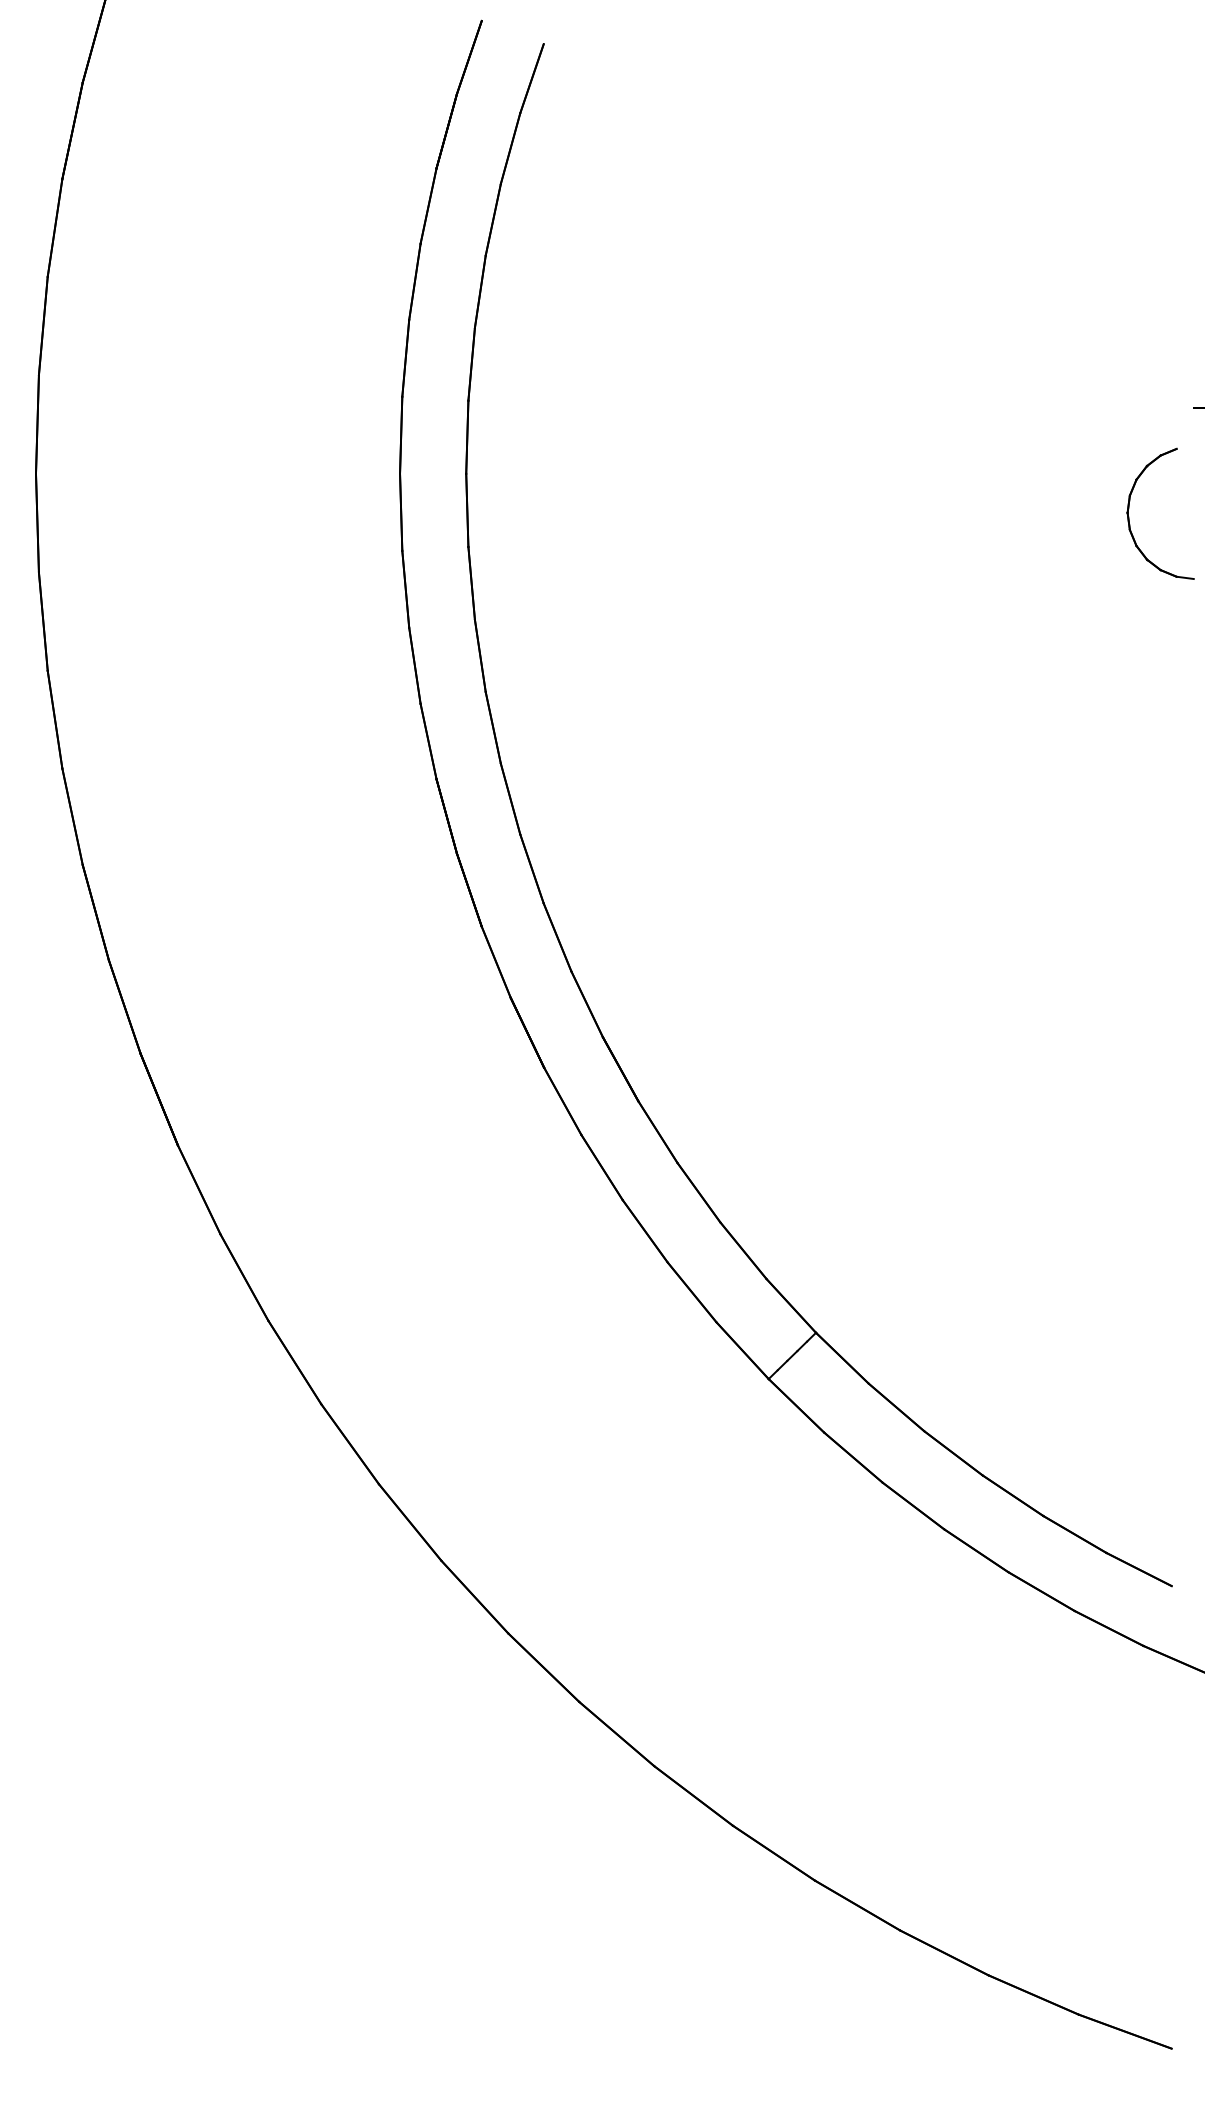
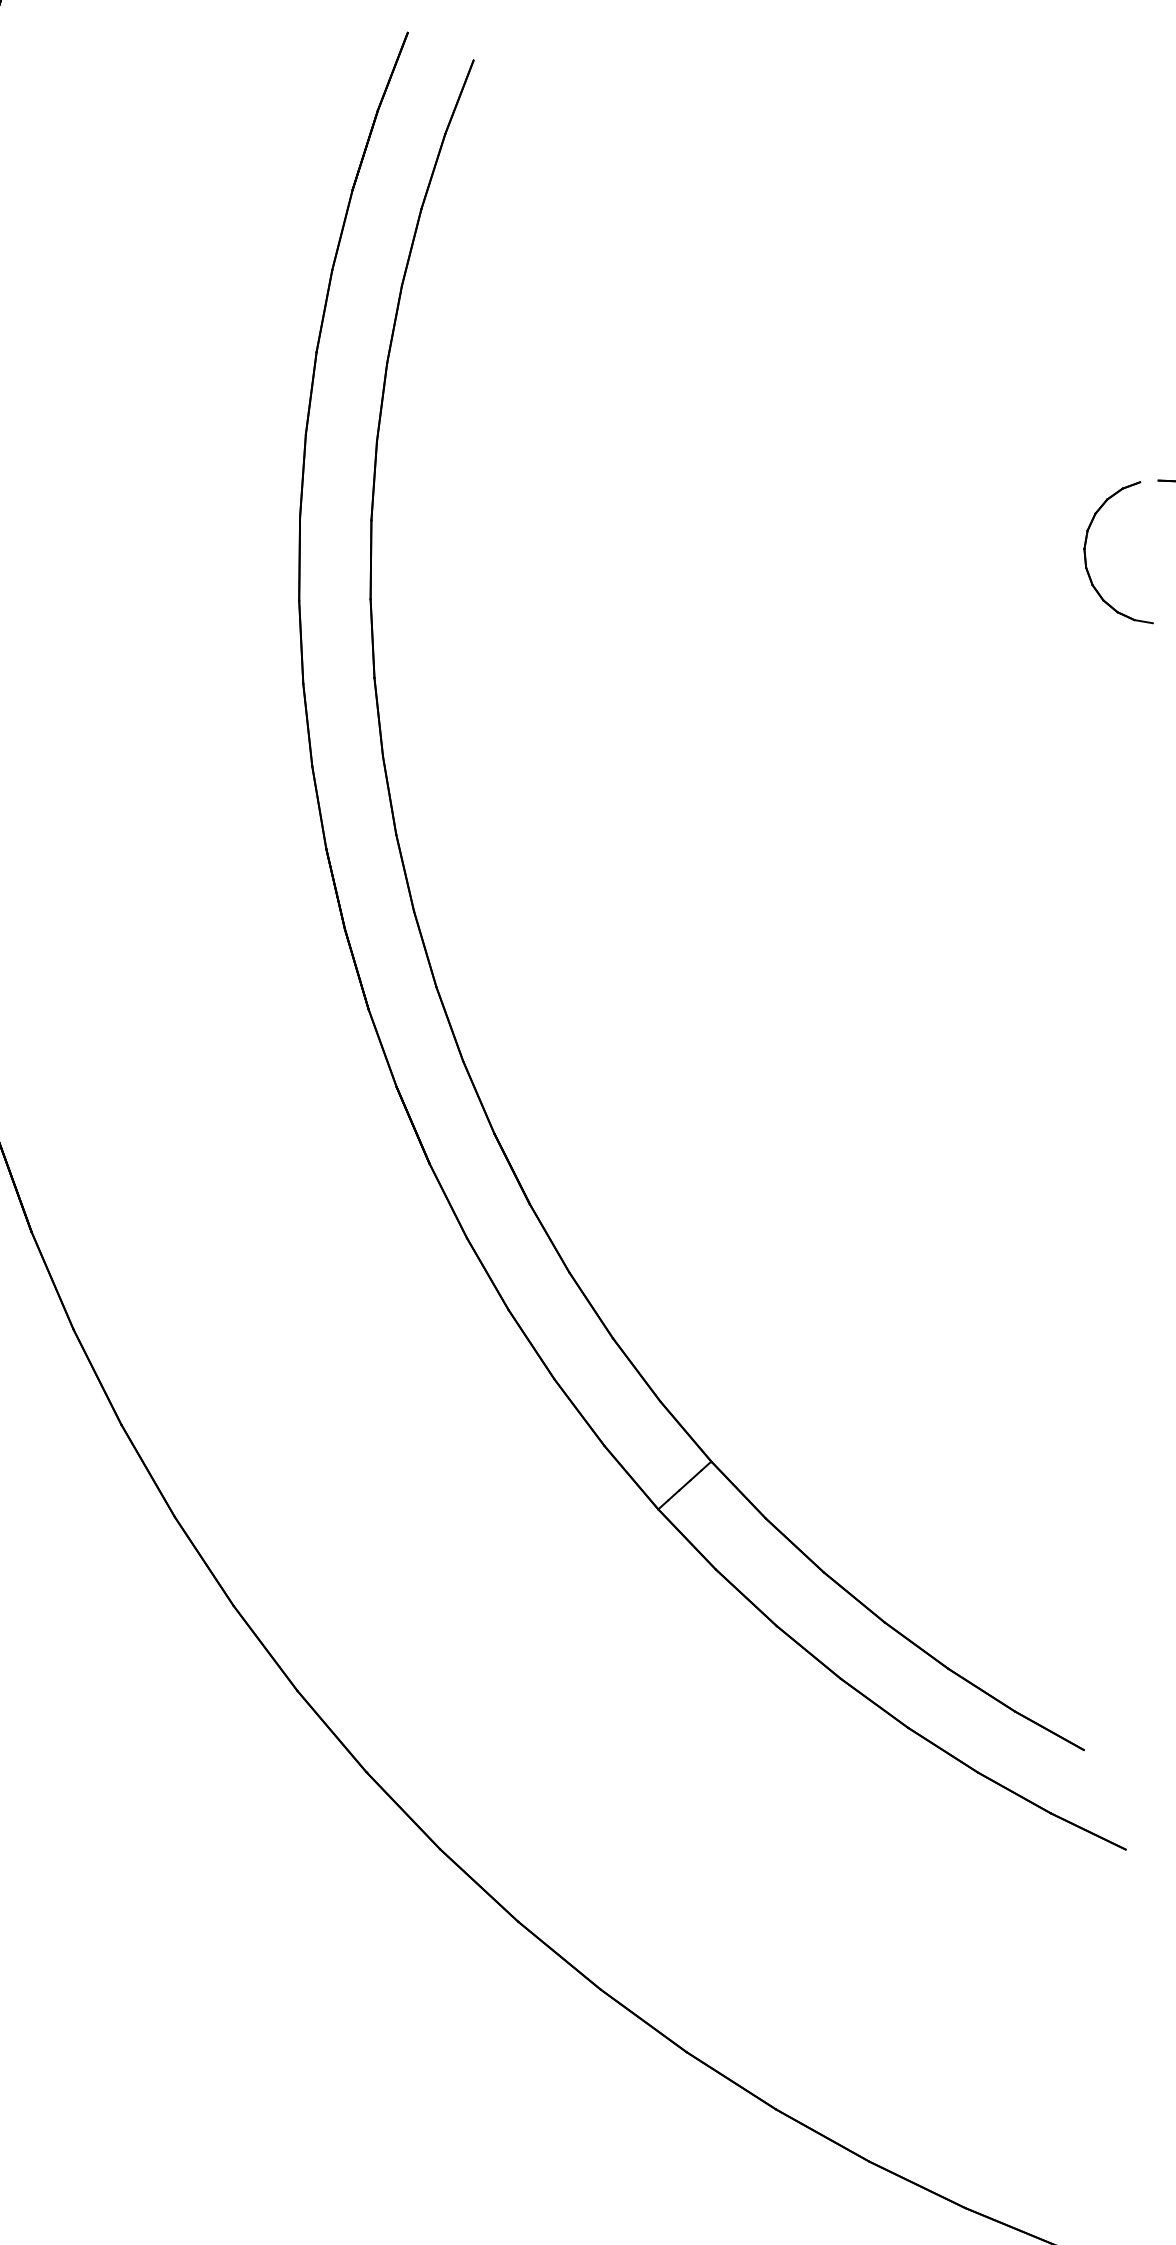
part: (1129, 516) -> (1086, 553), moved

